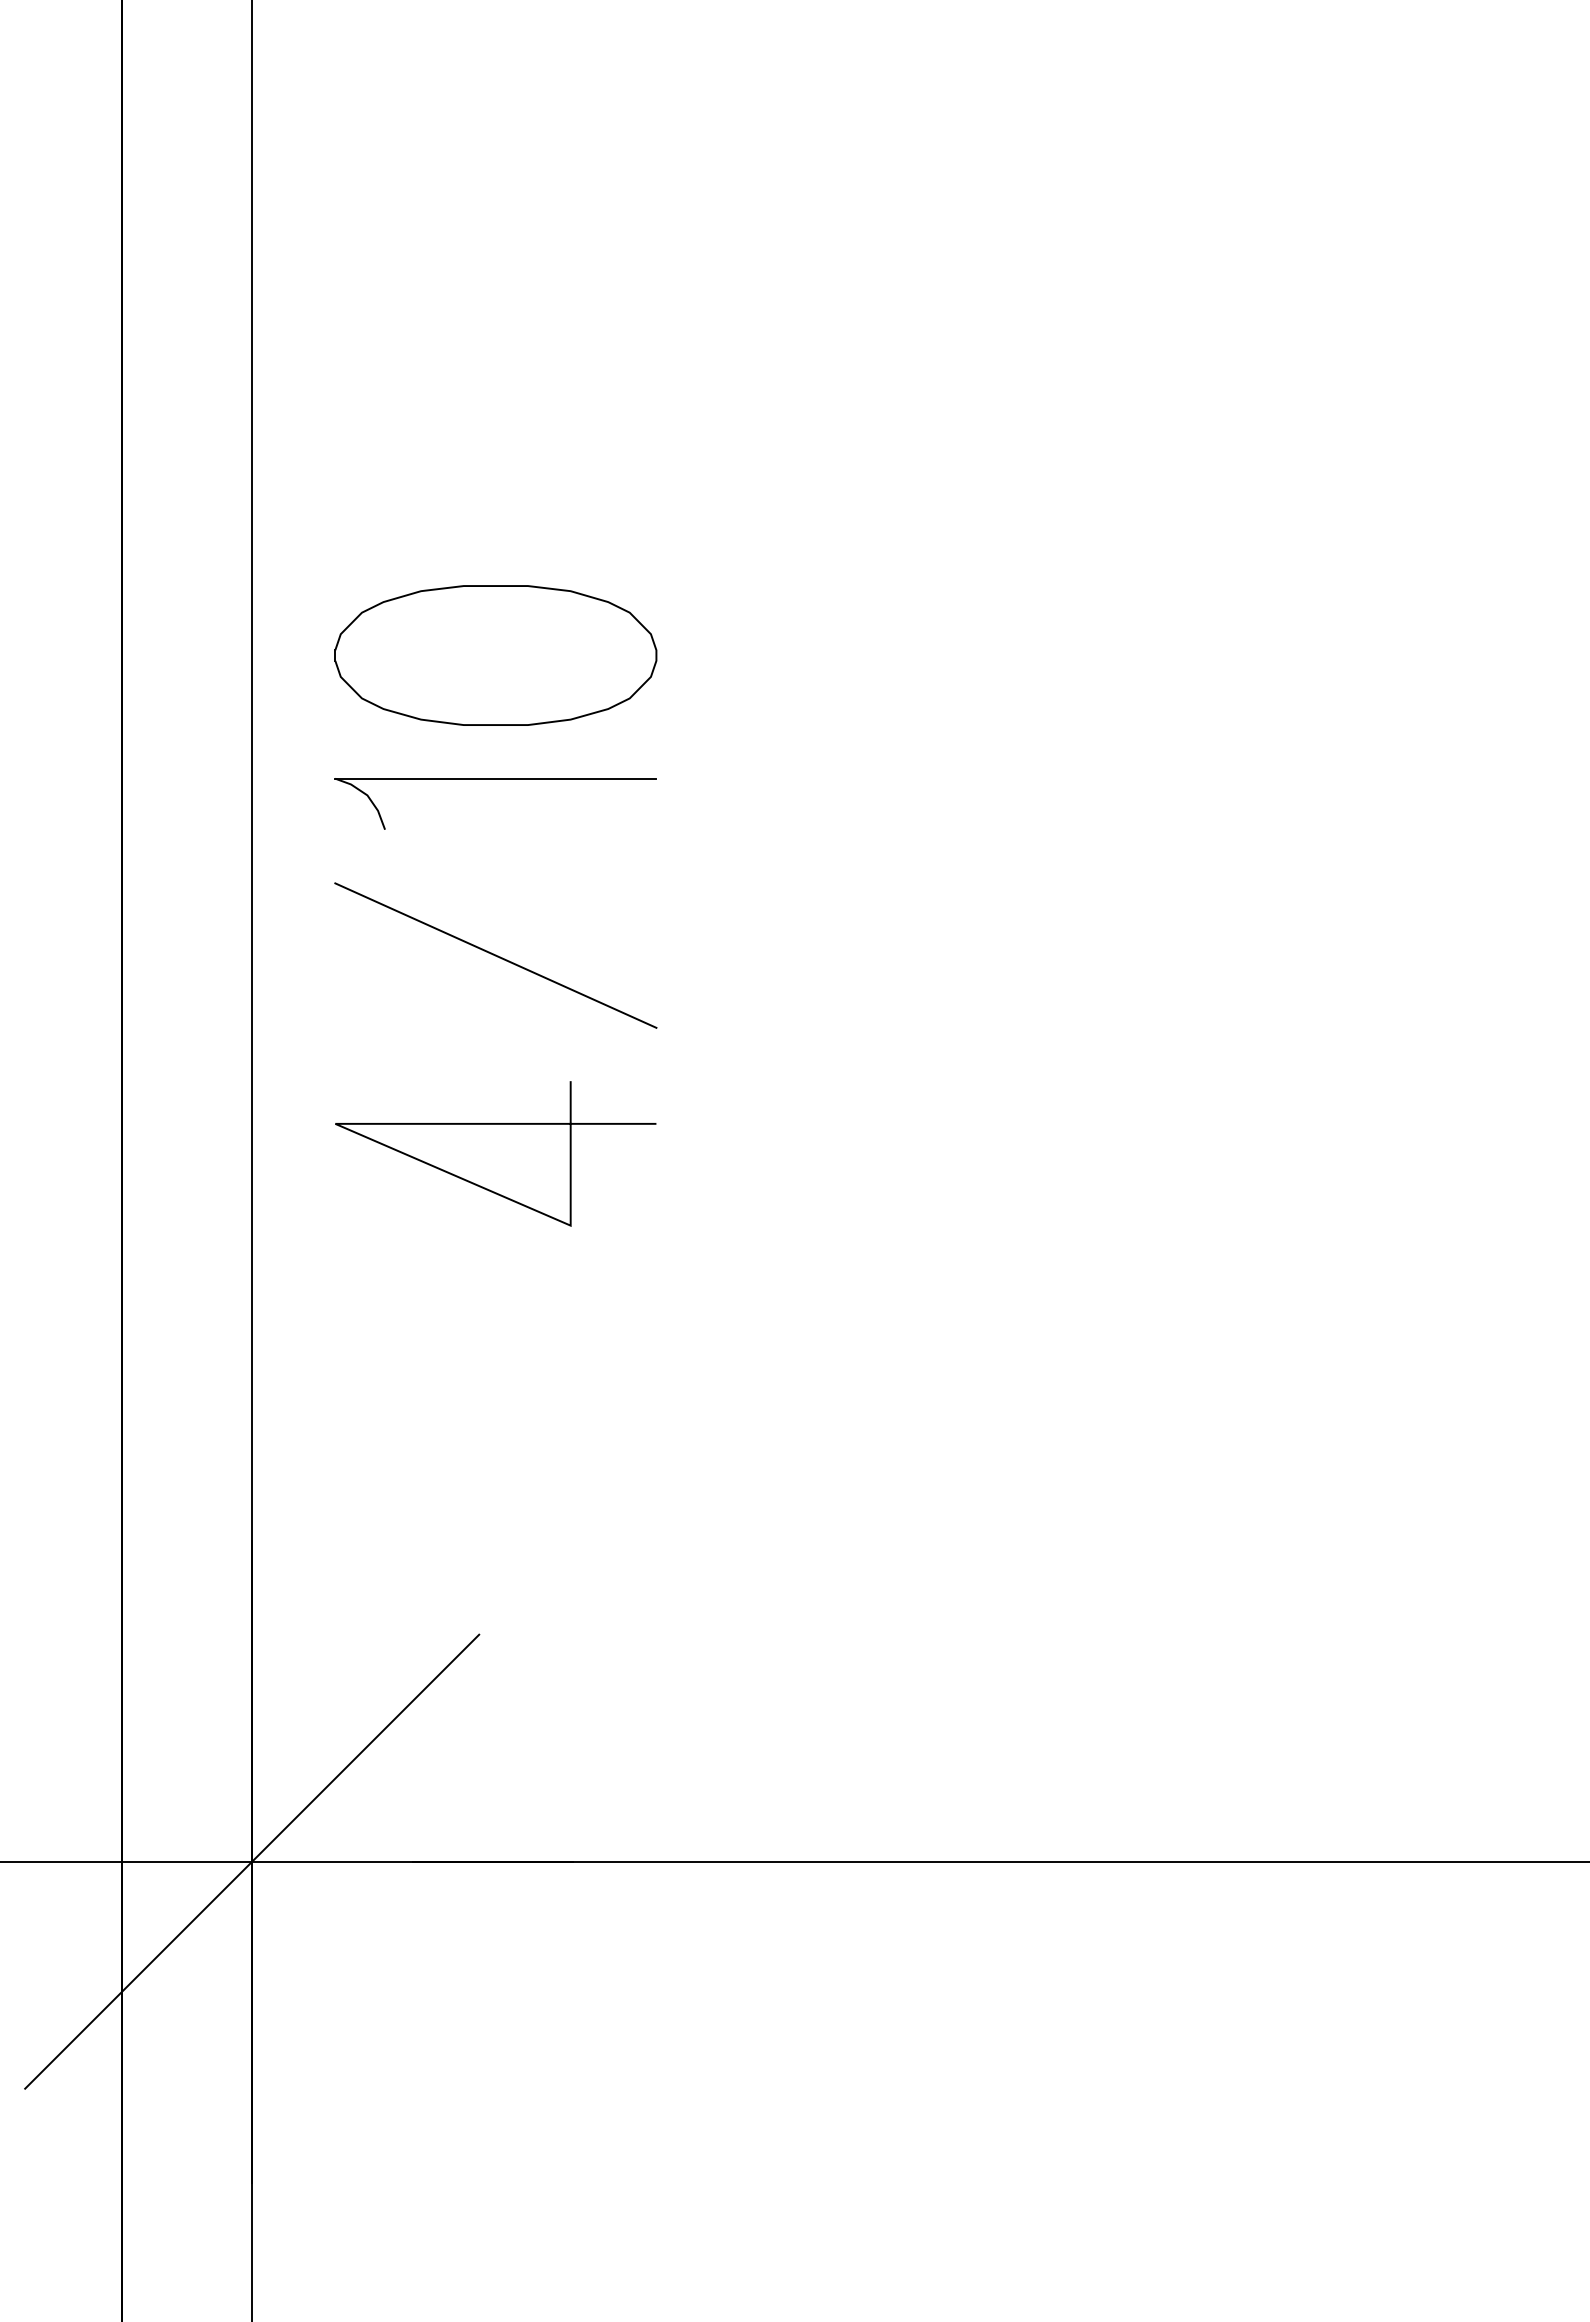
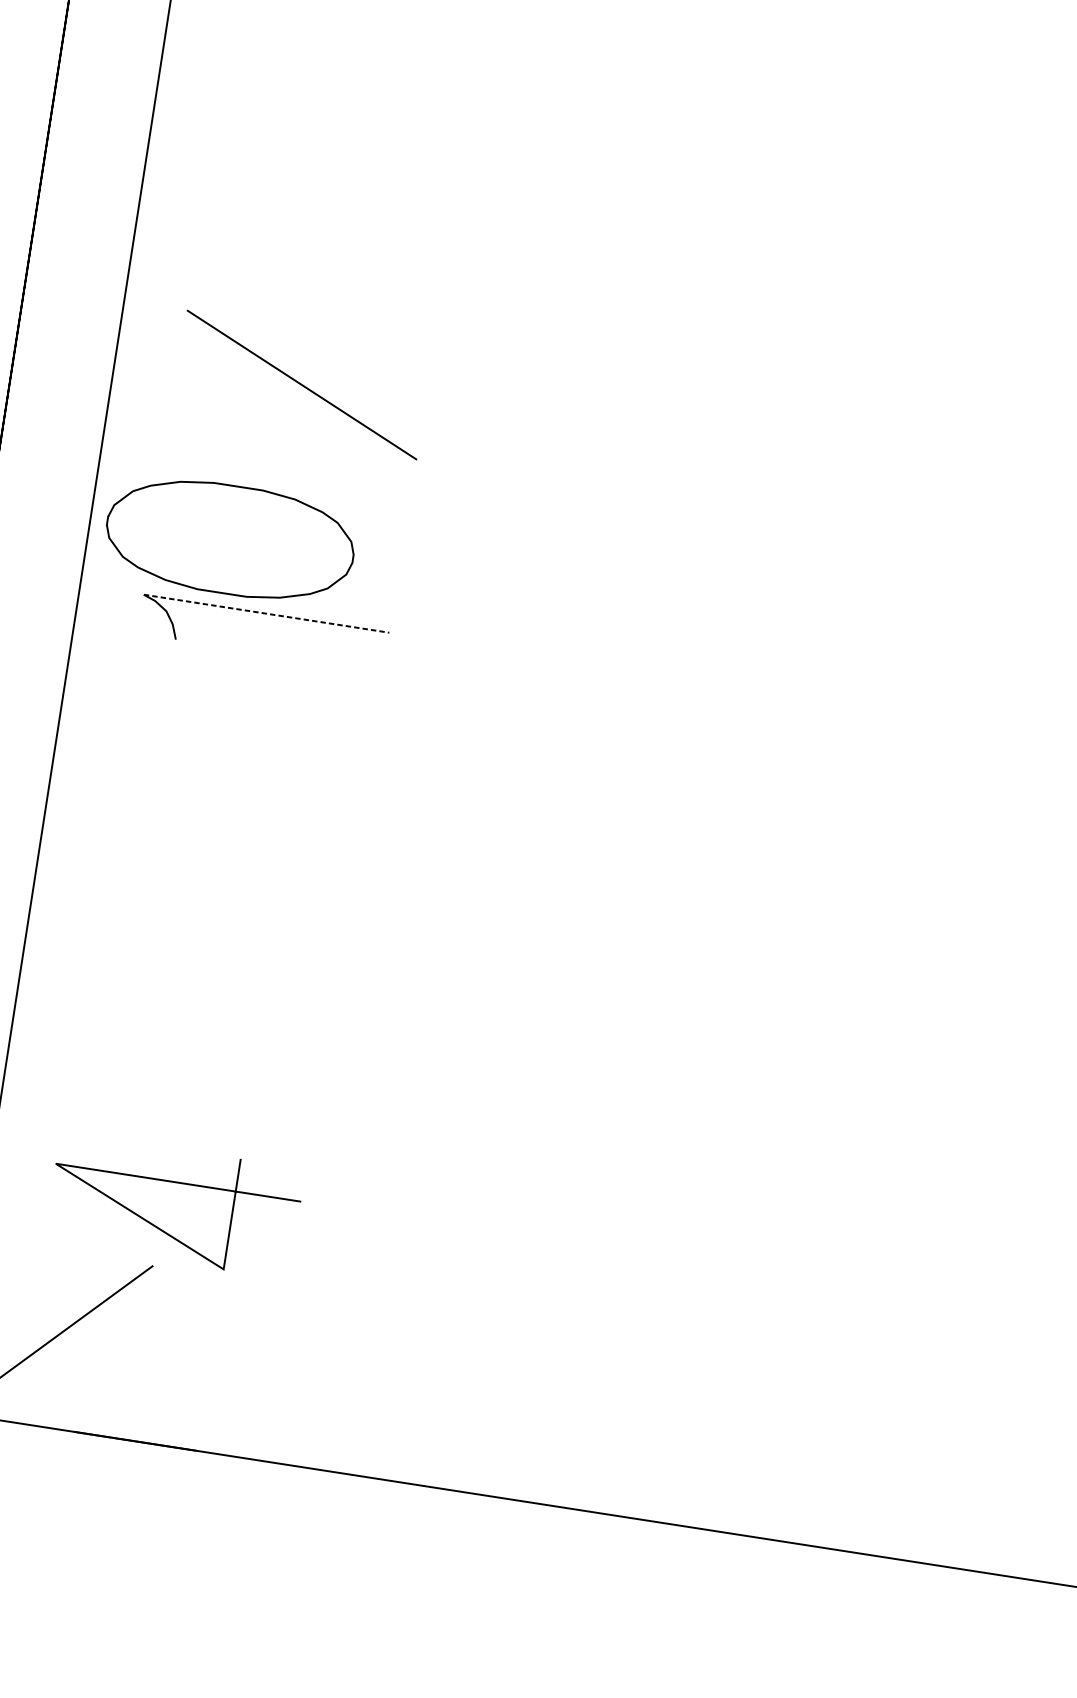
part: (495, 655) -> (230, 539), moved
line: (495, 778) -> (266, 613), solid -> dashed
line: (495, 955) -> (301, 384), moved
line: (495, 1124) -> (178, 1183), moved

